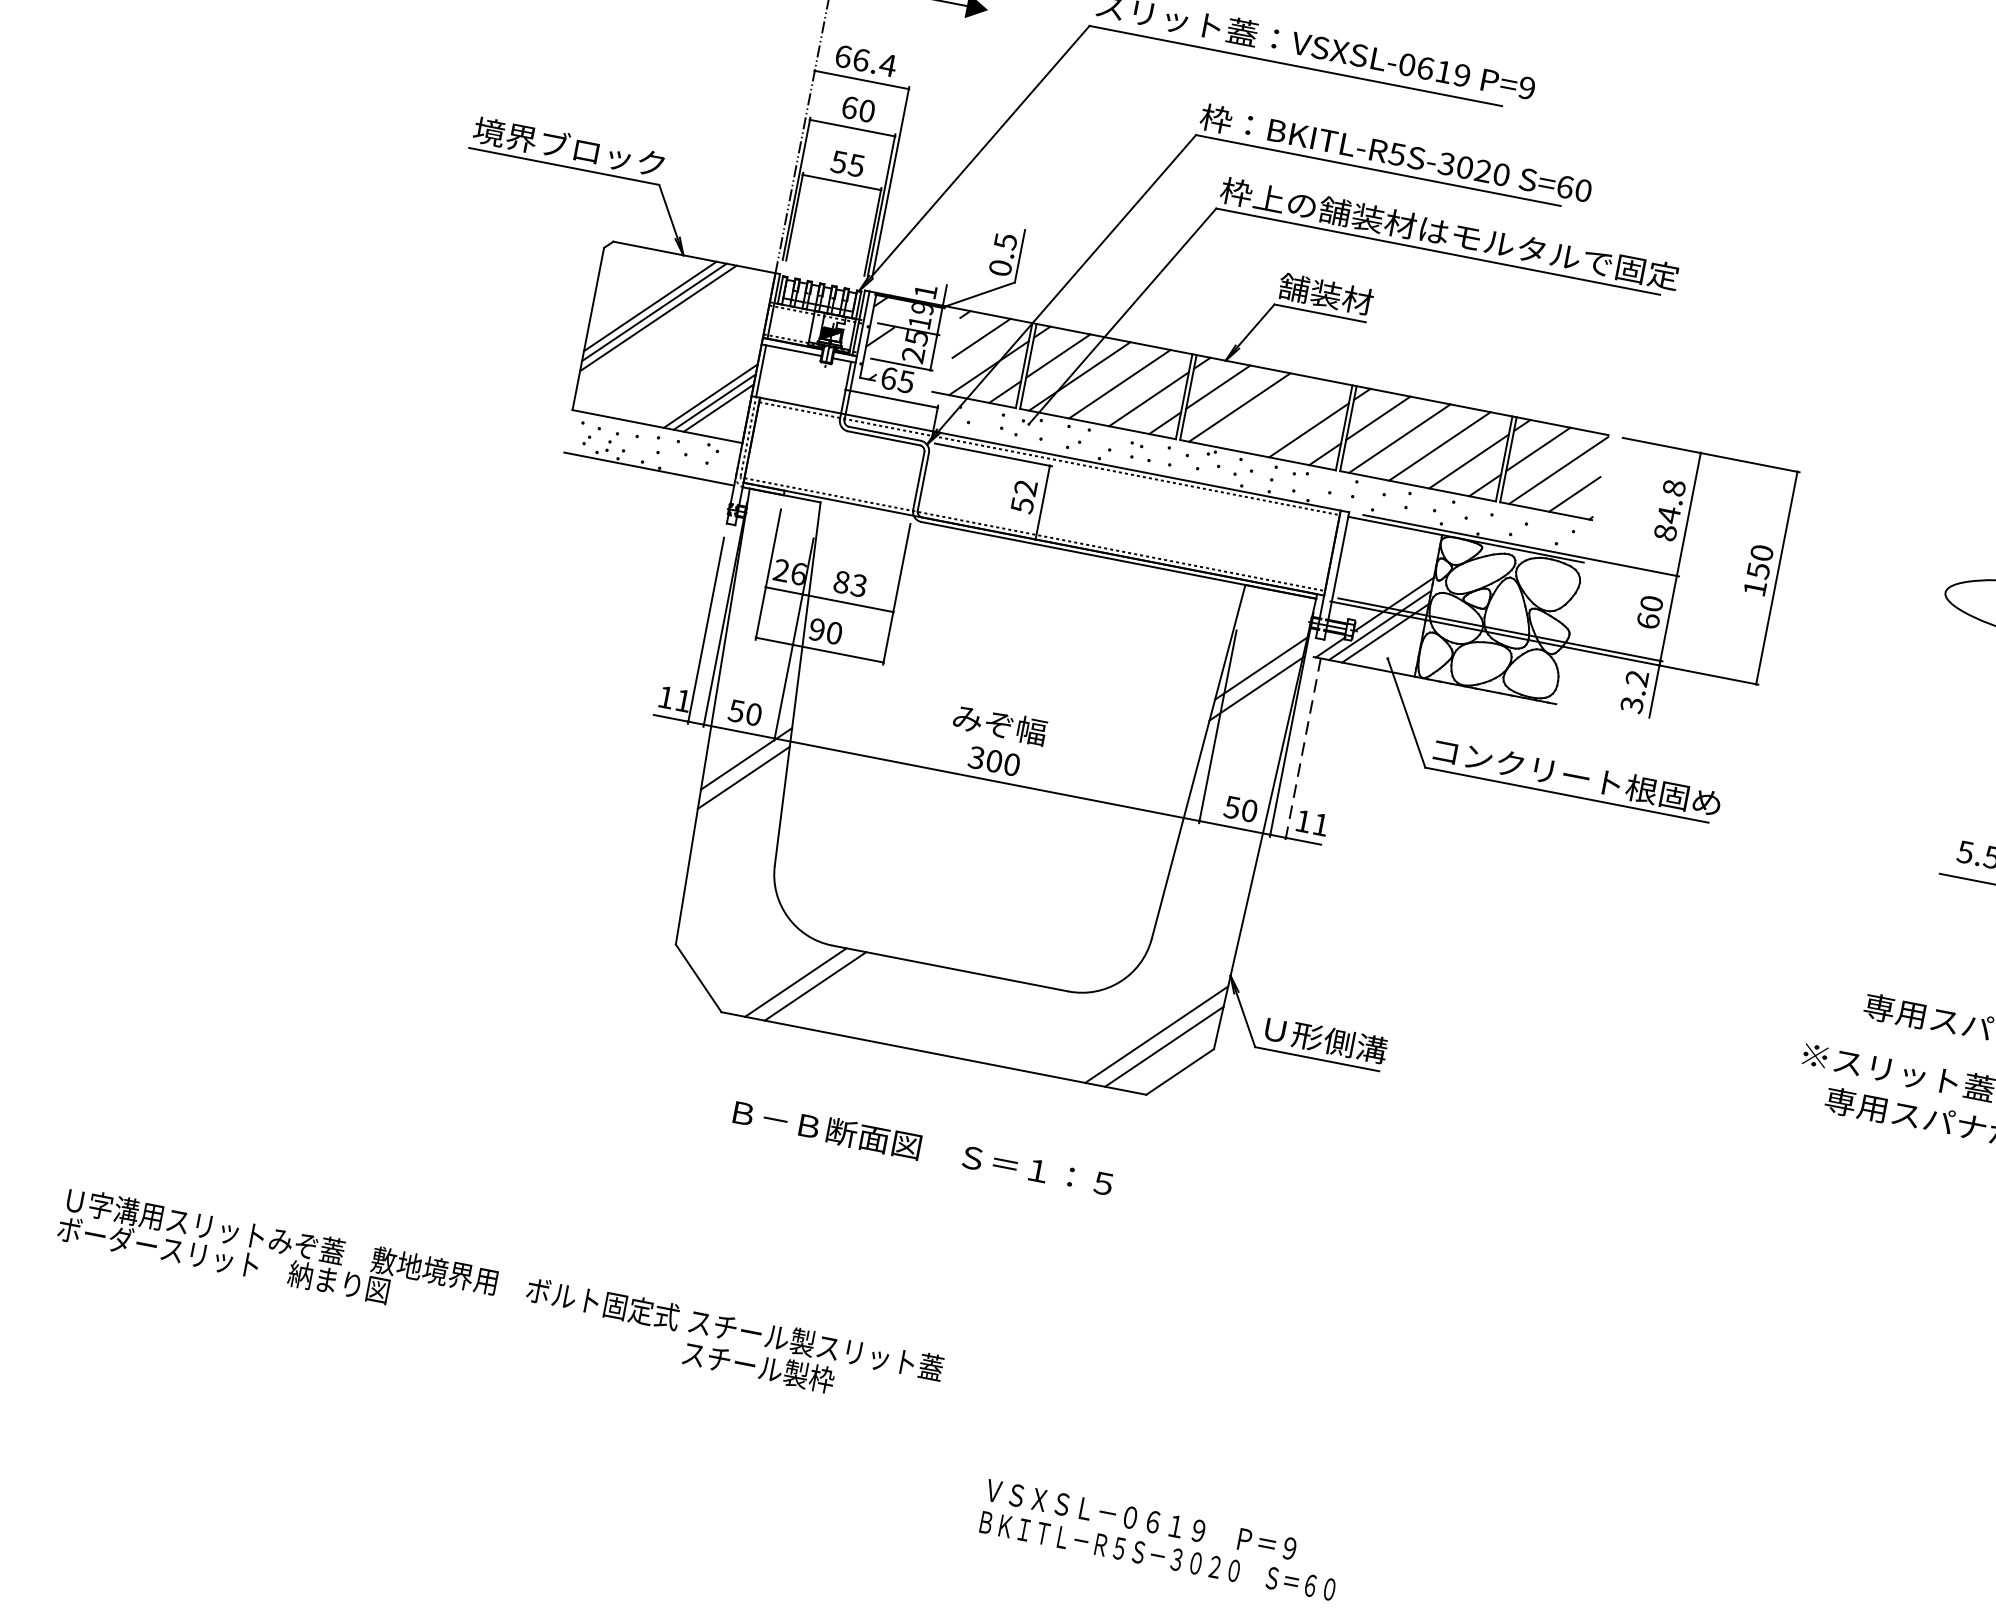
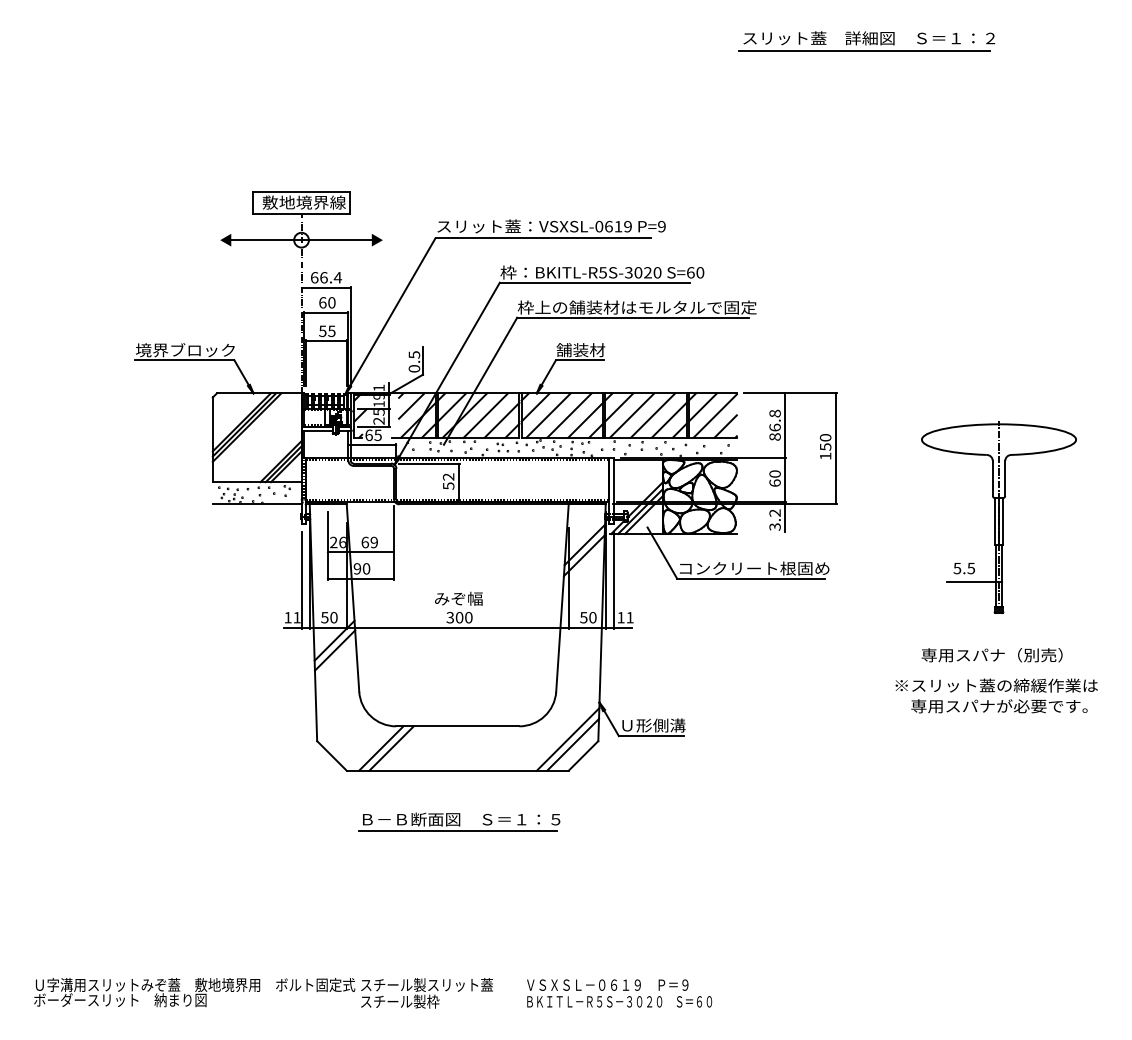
line: (1279, 415) -> (569, 415), added
text: (1667, 514) -> (774, 427), 84.8 -> 86.8
text: (849, 583) -> (369, 542), 83 -> 69
line: (1302, 747) -> (613, 580), dashed -> solid
line: (910, 1169) -> (457, 831), added
text: (500, 1300) -> (263, 993), moved

